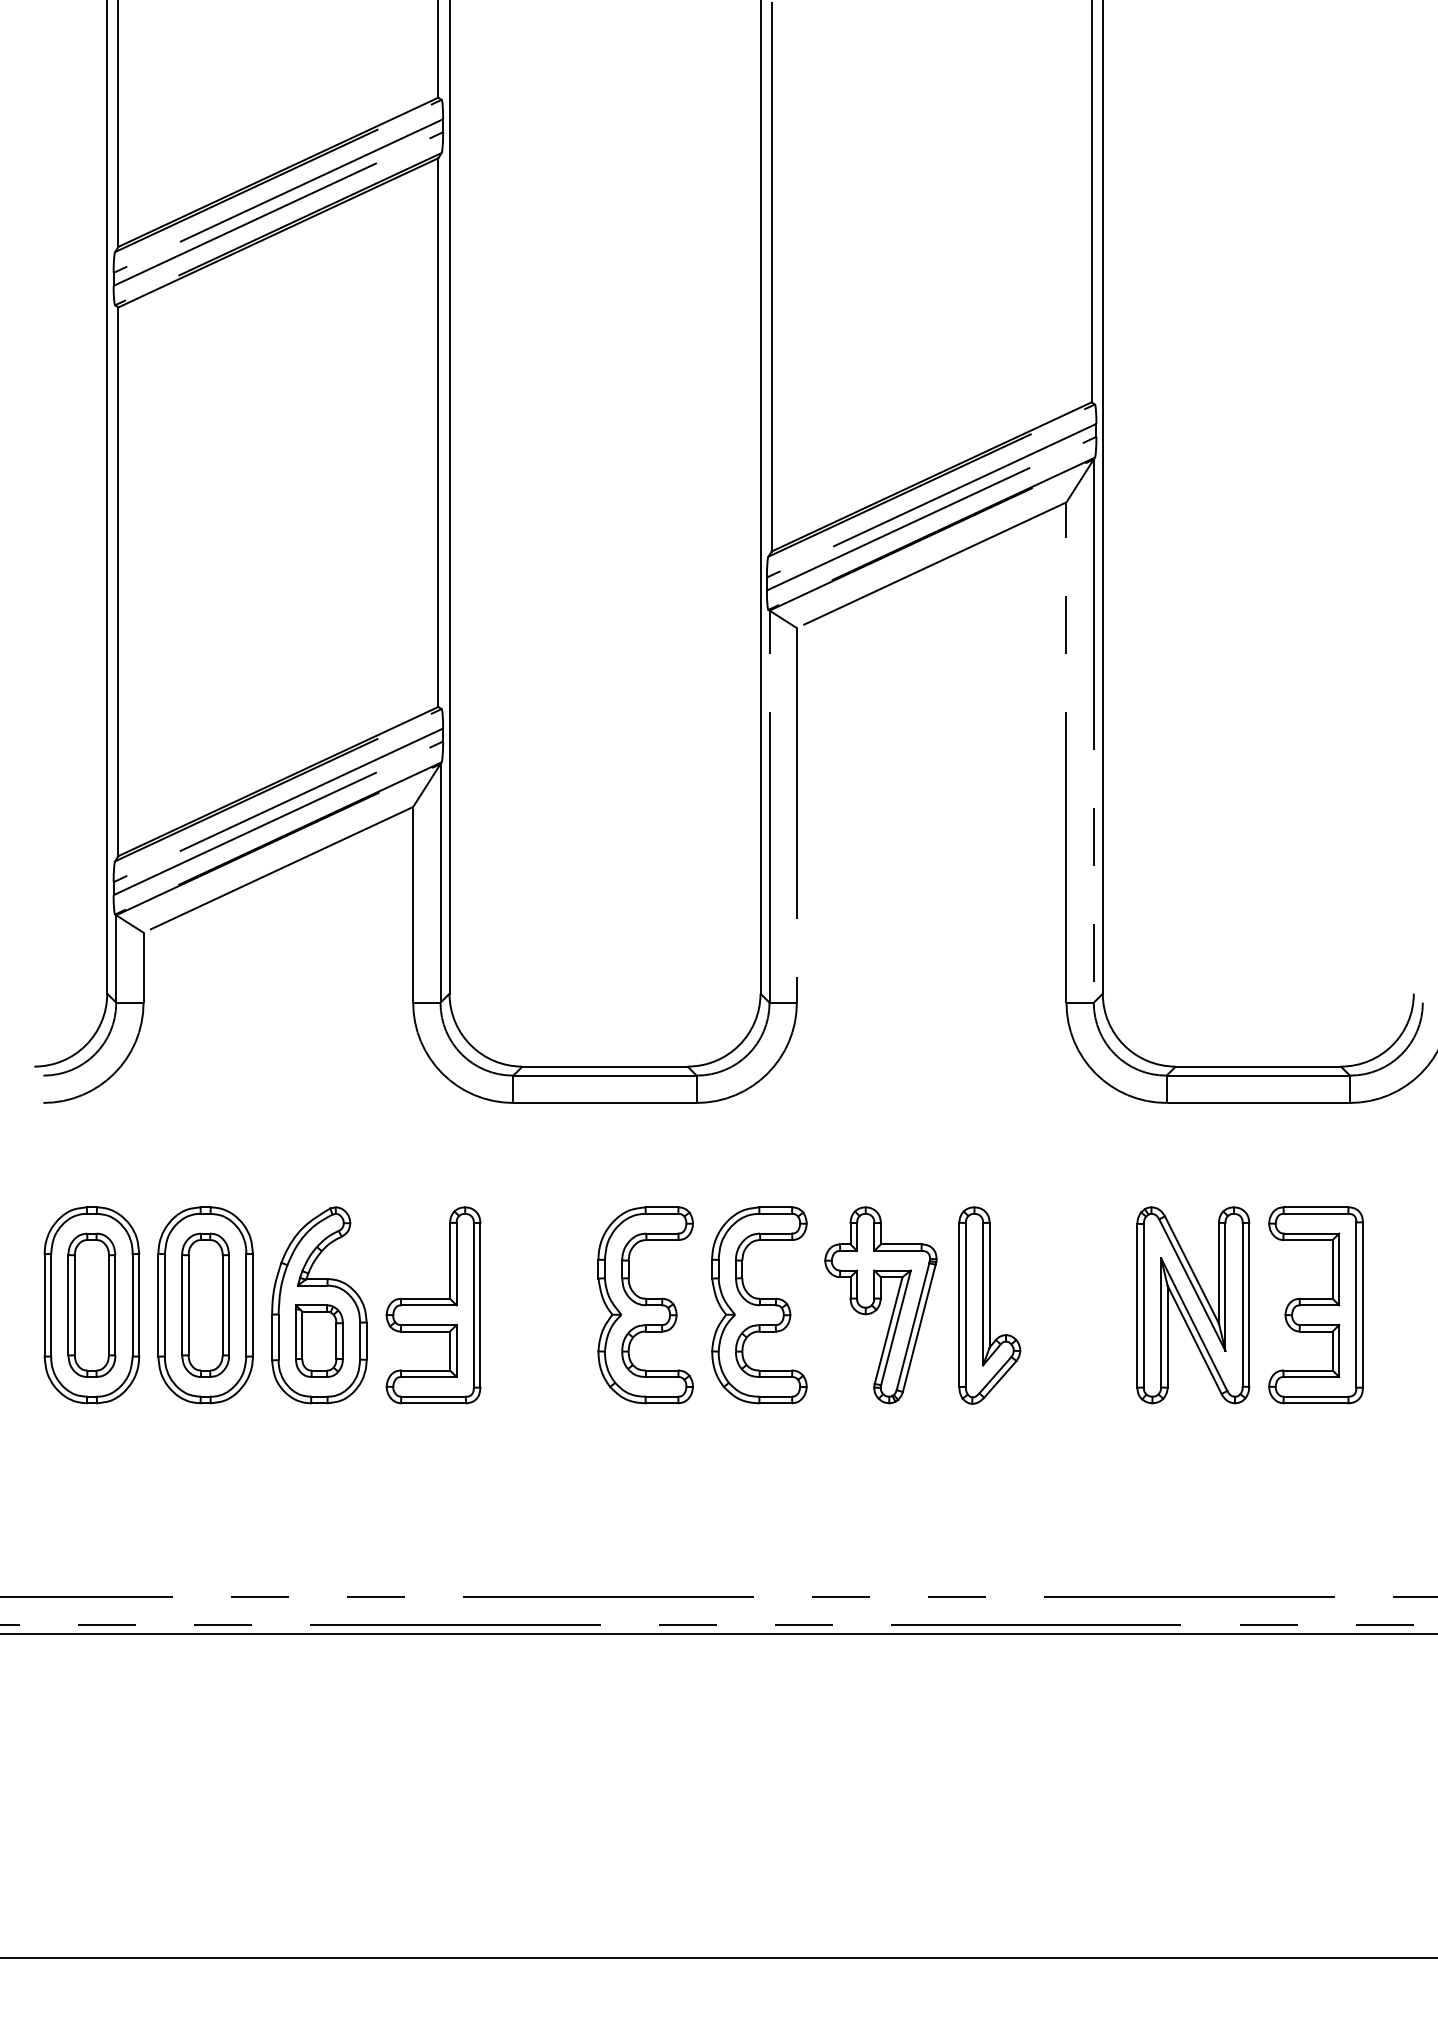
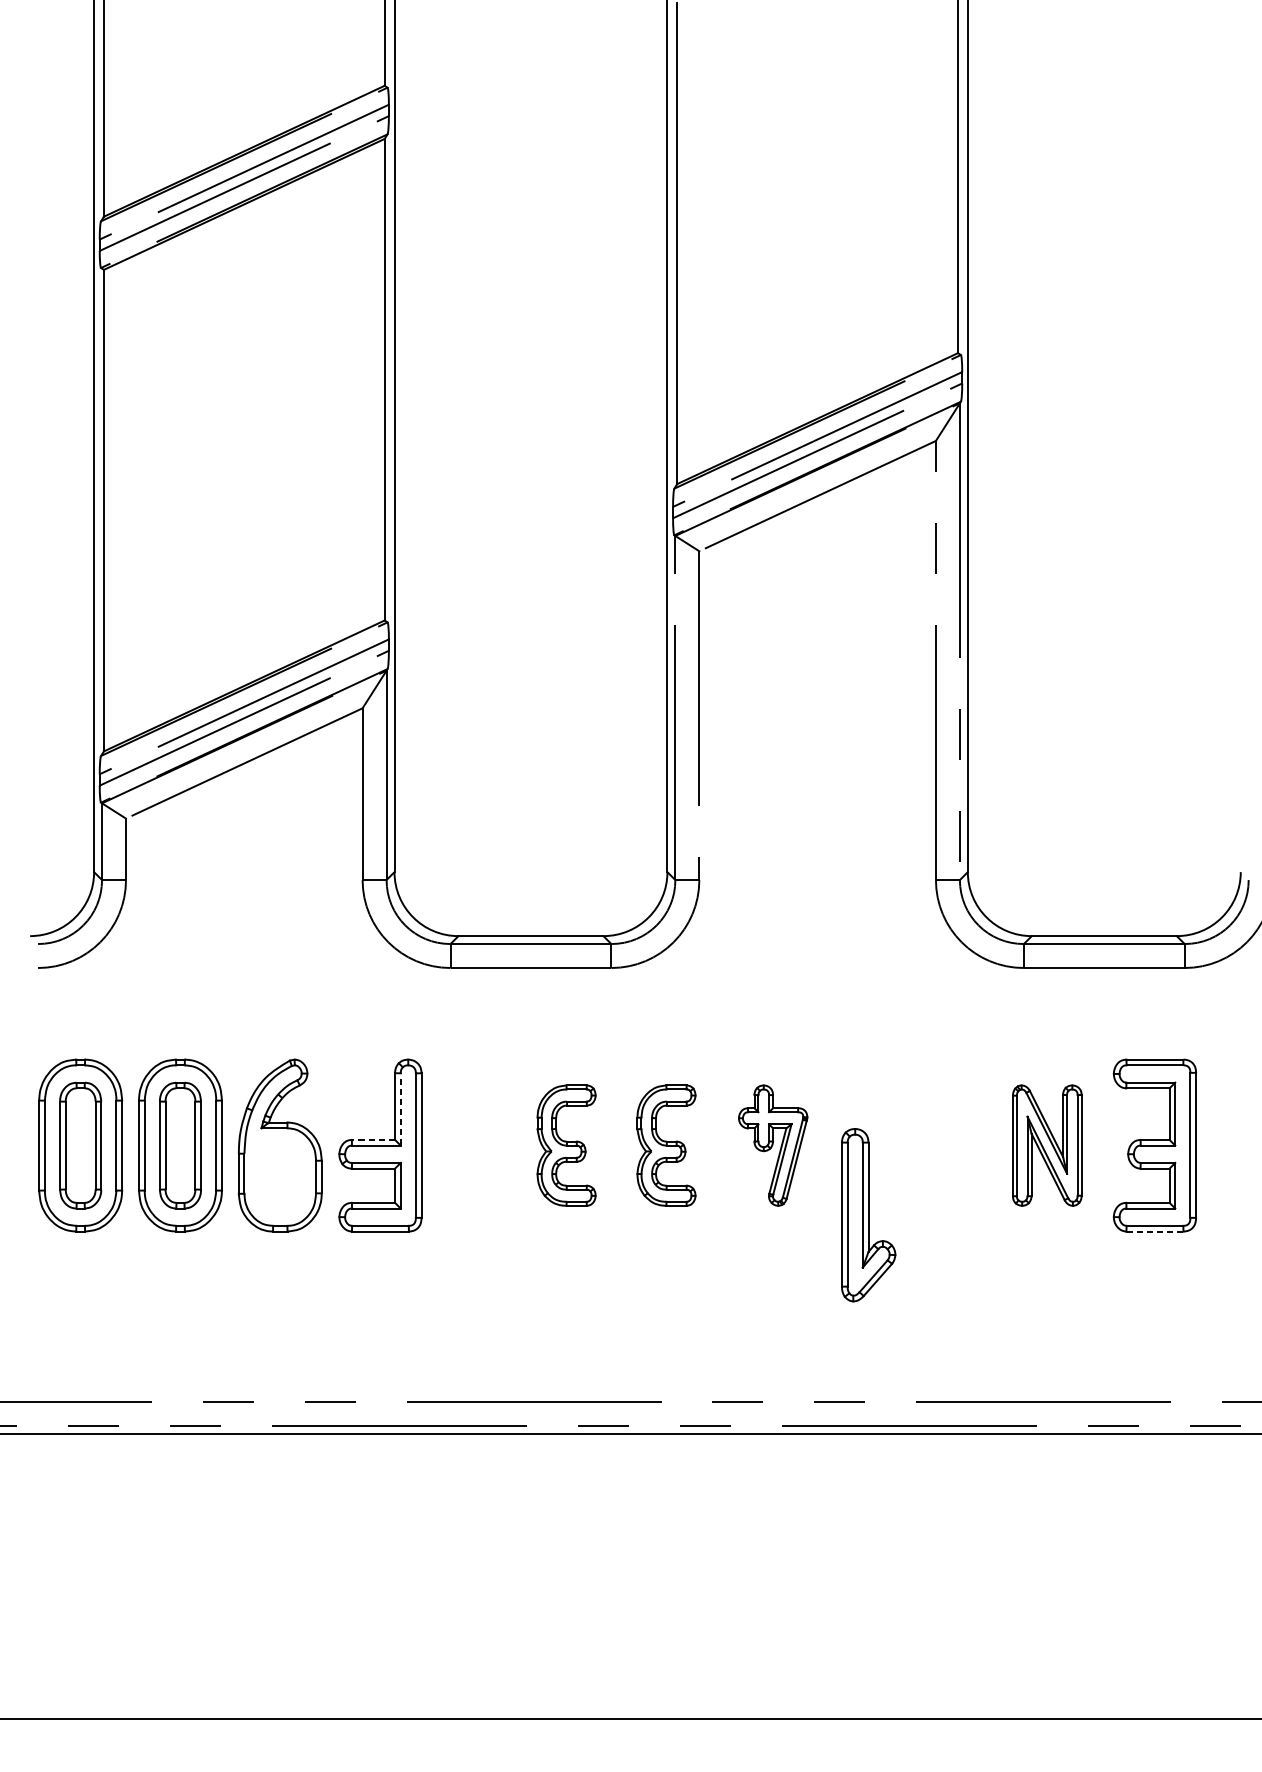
line: (456, 1263) -> (400, 1108), solid -> dashed
line: (425, 1298) -> (373, 1139), solid -> dashed
part: (645, 1305) -> (566, 1145), size x0.7
part: (759, 1305) -> (666, 1145), size x0.7
part: (880, 1305) -> (772, 1145), size x0.7
part: (989, 1305) -> (868, 1215), moved
part: (1193, 1305) -> (1047, 1145), size x0.7
part: (318, 1340) -> (279, 1176), removed
line: (1316, 1403) -> (1155, 1231), solid -> dashed

